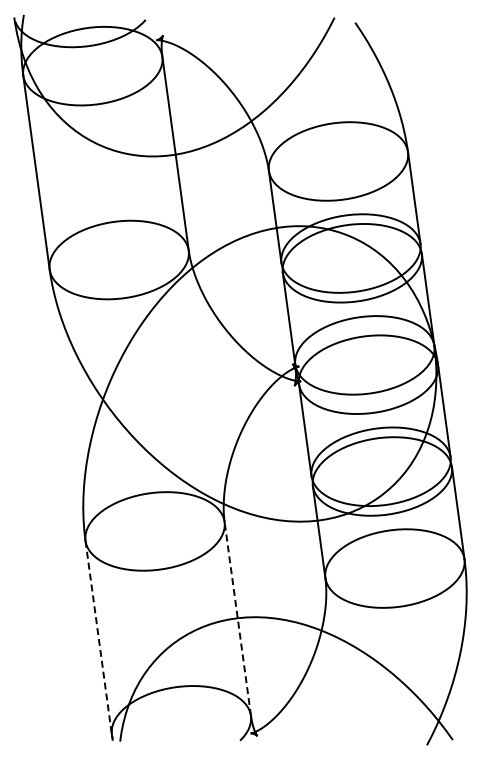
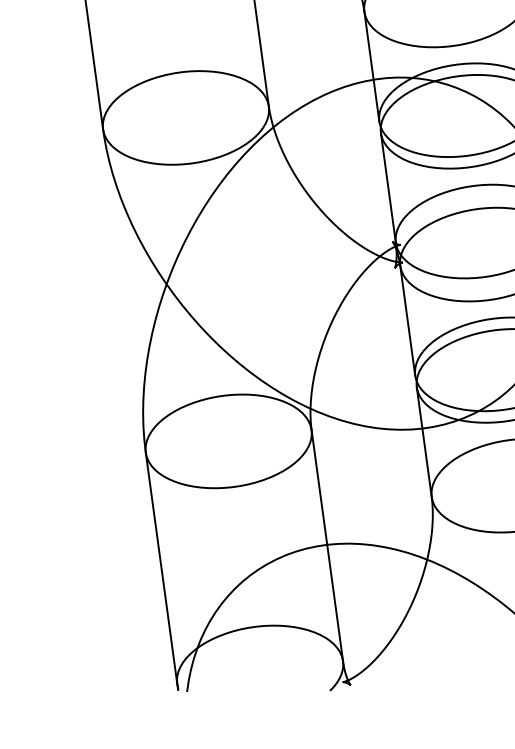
line: (237, 618) -> (326, 545), dashed -> solid
line: (98, 637) -> (161, 567), dashed -> solid

